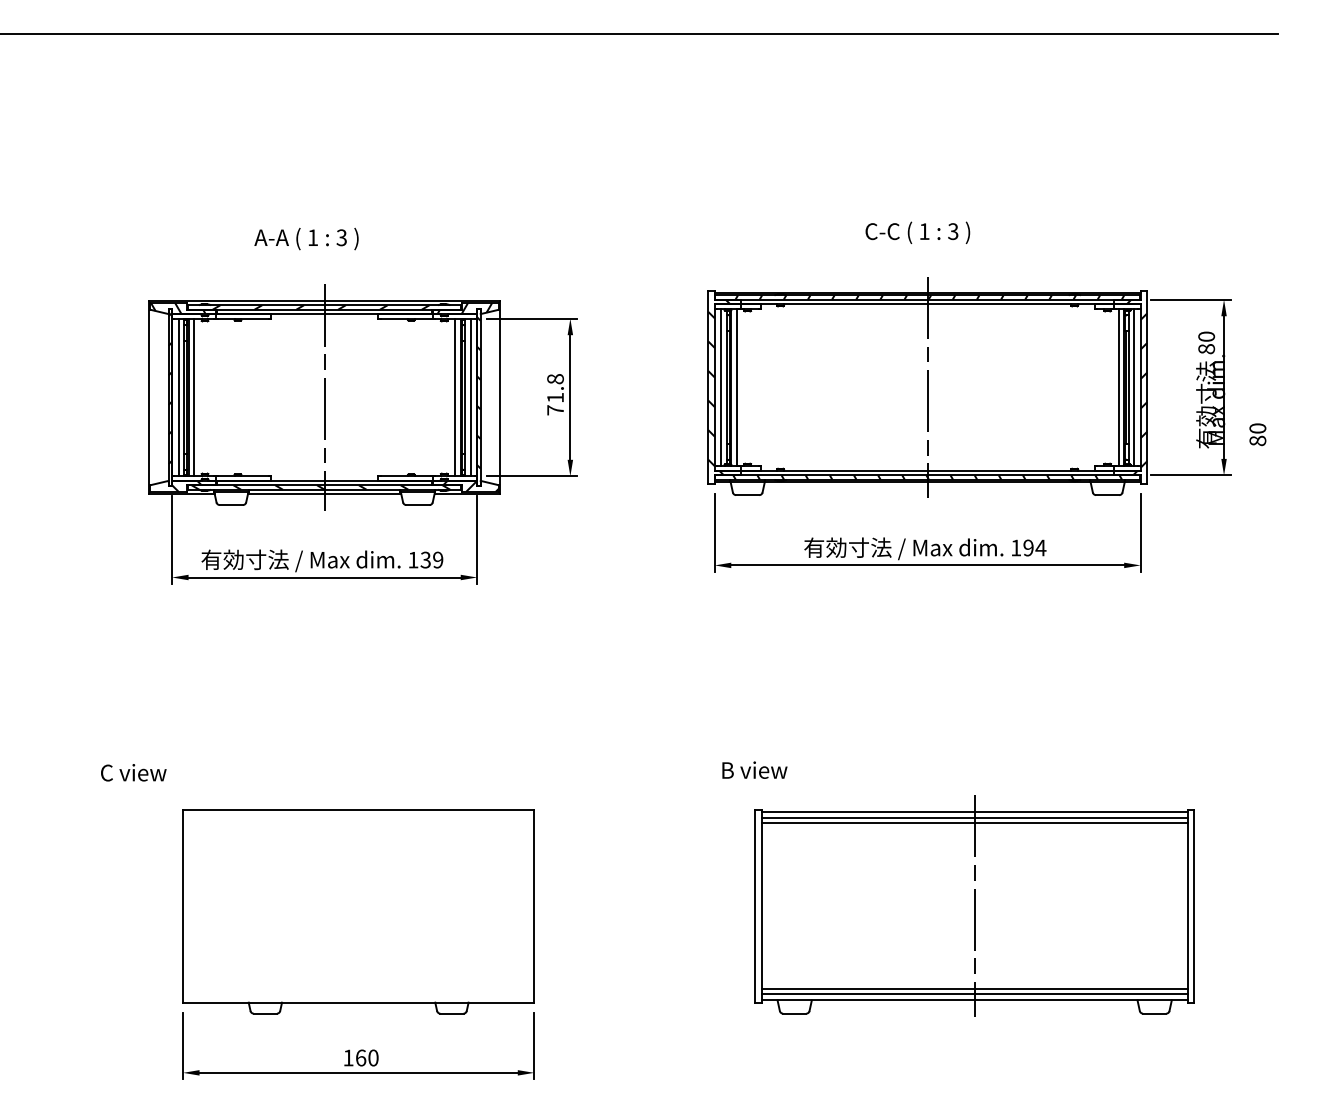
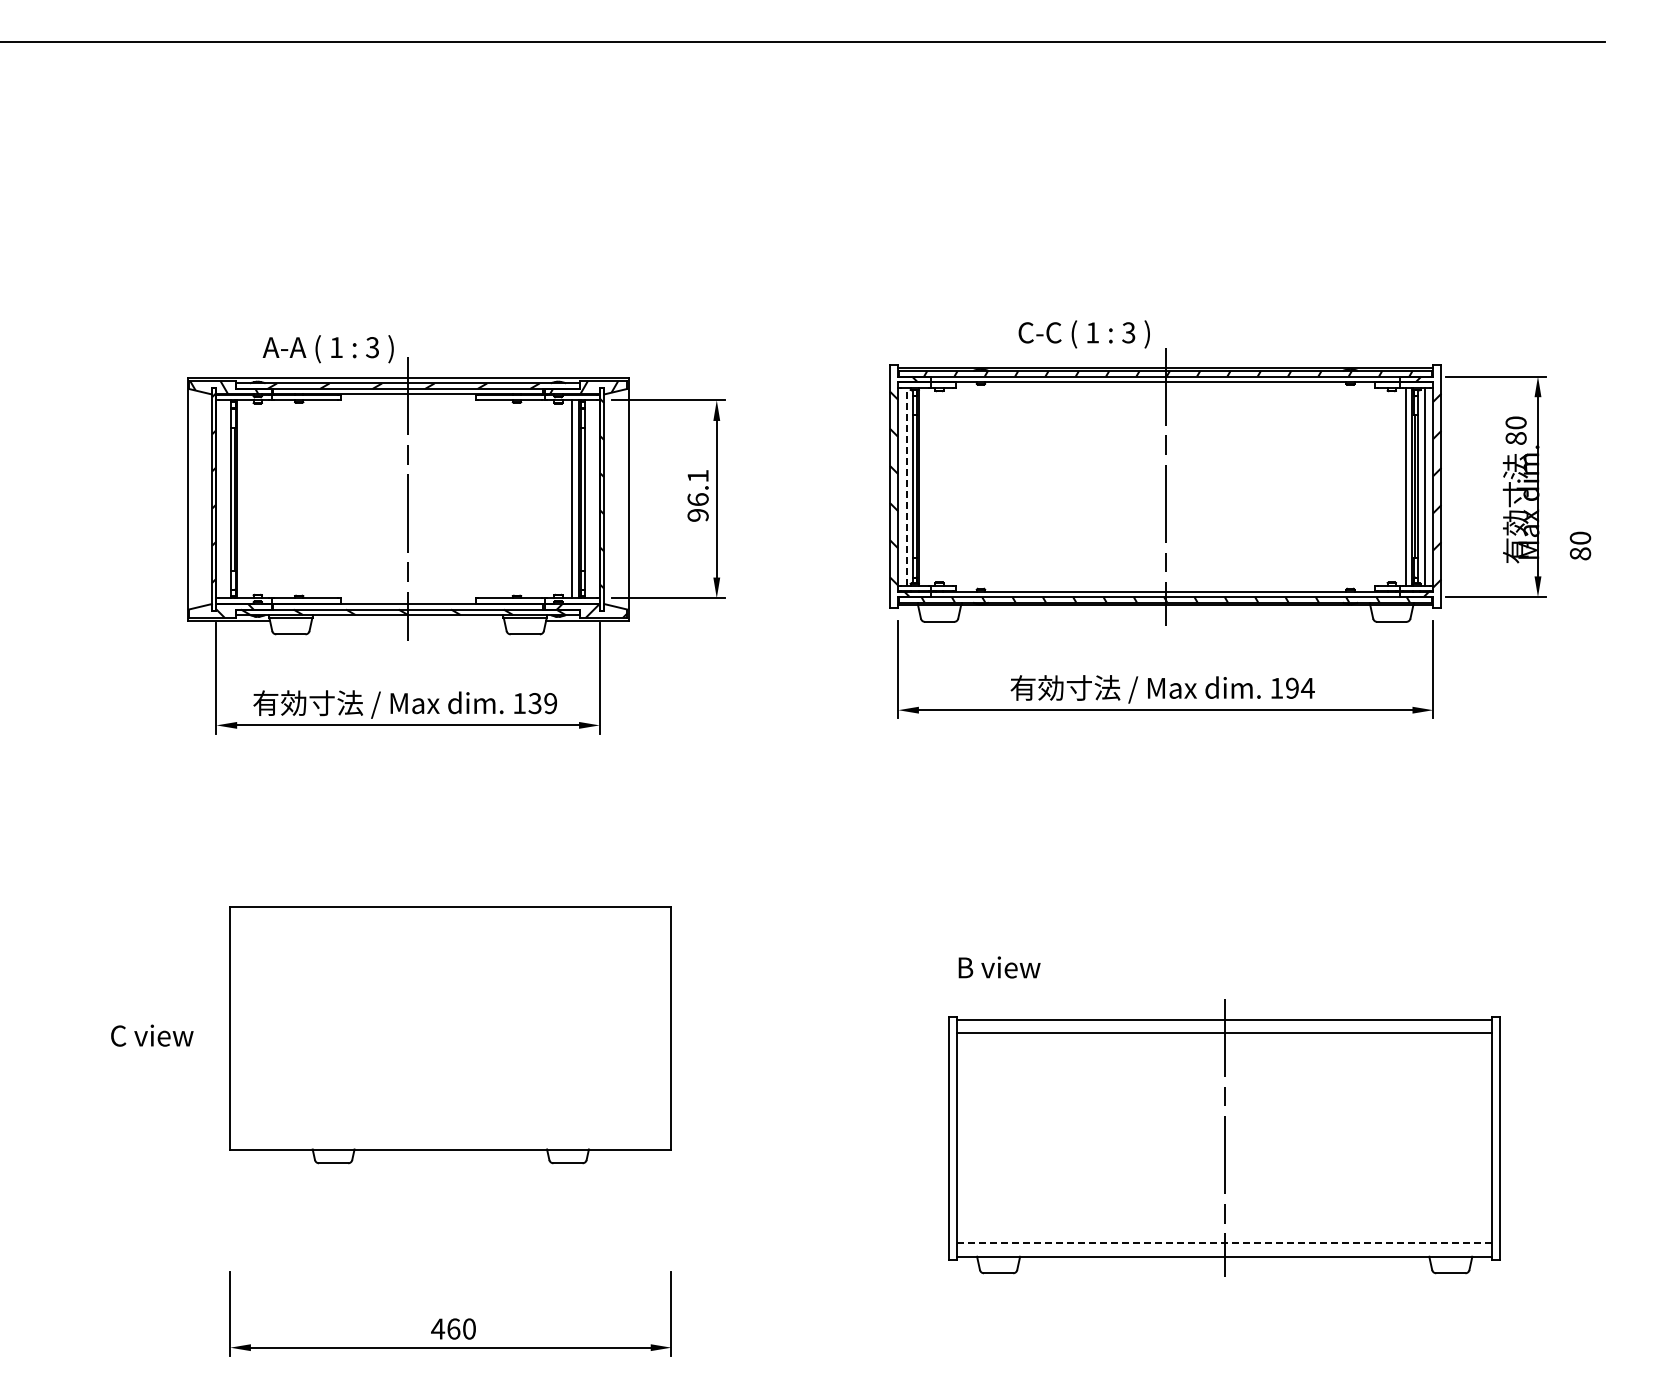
text: (917, 232) -> (1083, 334), moved
text: (305, 239) -> (327, 349), moved
line: (721, 387) -> (906, 486), solid -> dashed
line: (736, 387) -> (925, 486), removed
text: (555, 394) -> (697, 495), 71.8 -> 96.1
line: (178, 397) -> (224, 499), removed
line: (194, 397) -> (244, 499), removed
line: (470, 397) -> (591, 499), removed
line: (324, 494) -> (407, 620), removed
text: (754, 770) -> (999, 967), moved
text: (133, 772) -> (152, 1035), moved
line: (974, 817) -> (1224, 1027), removed
part: (358, 911) -> (450, 1035), moved
line: (974, 989) -> (1224, 1242), solid -> dashed
line: (974, 993) -> (1224, 1248), removed
text: (348, 1057) -> (438, 1328), 160 -> 460

